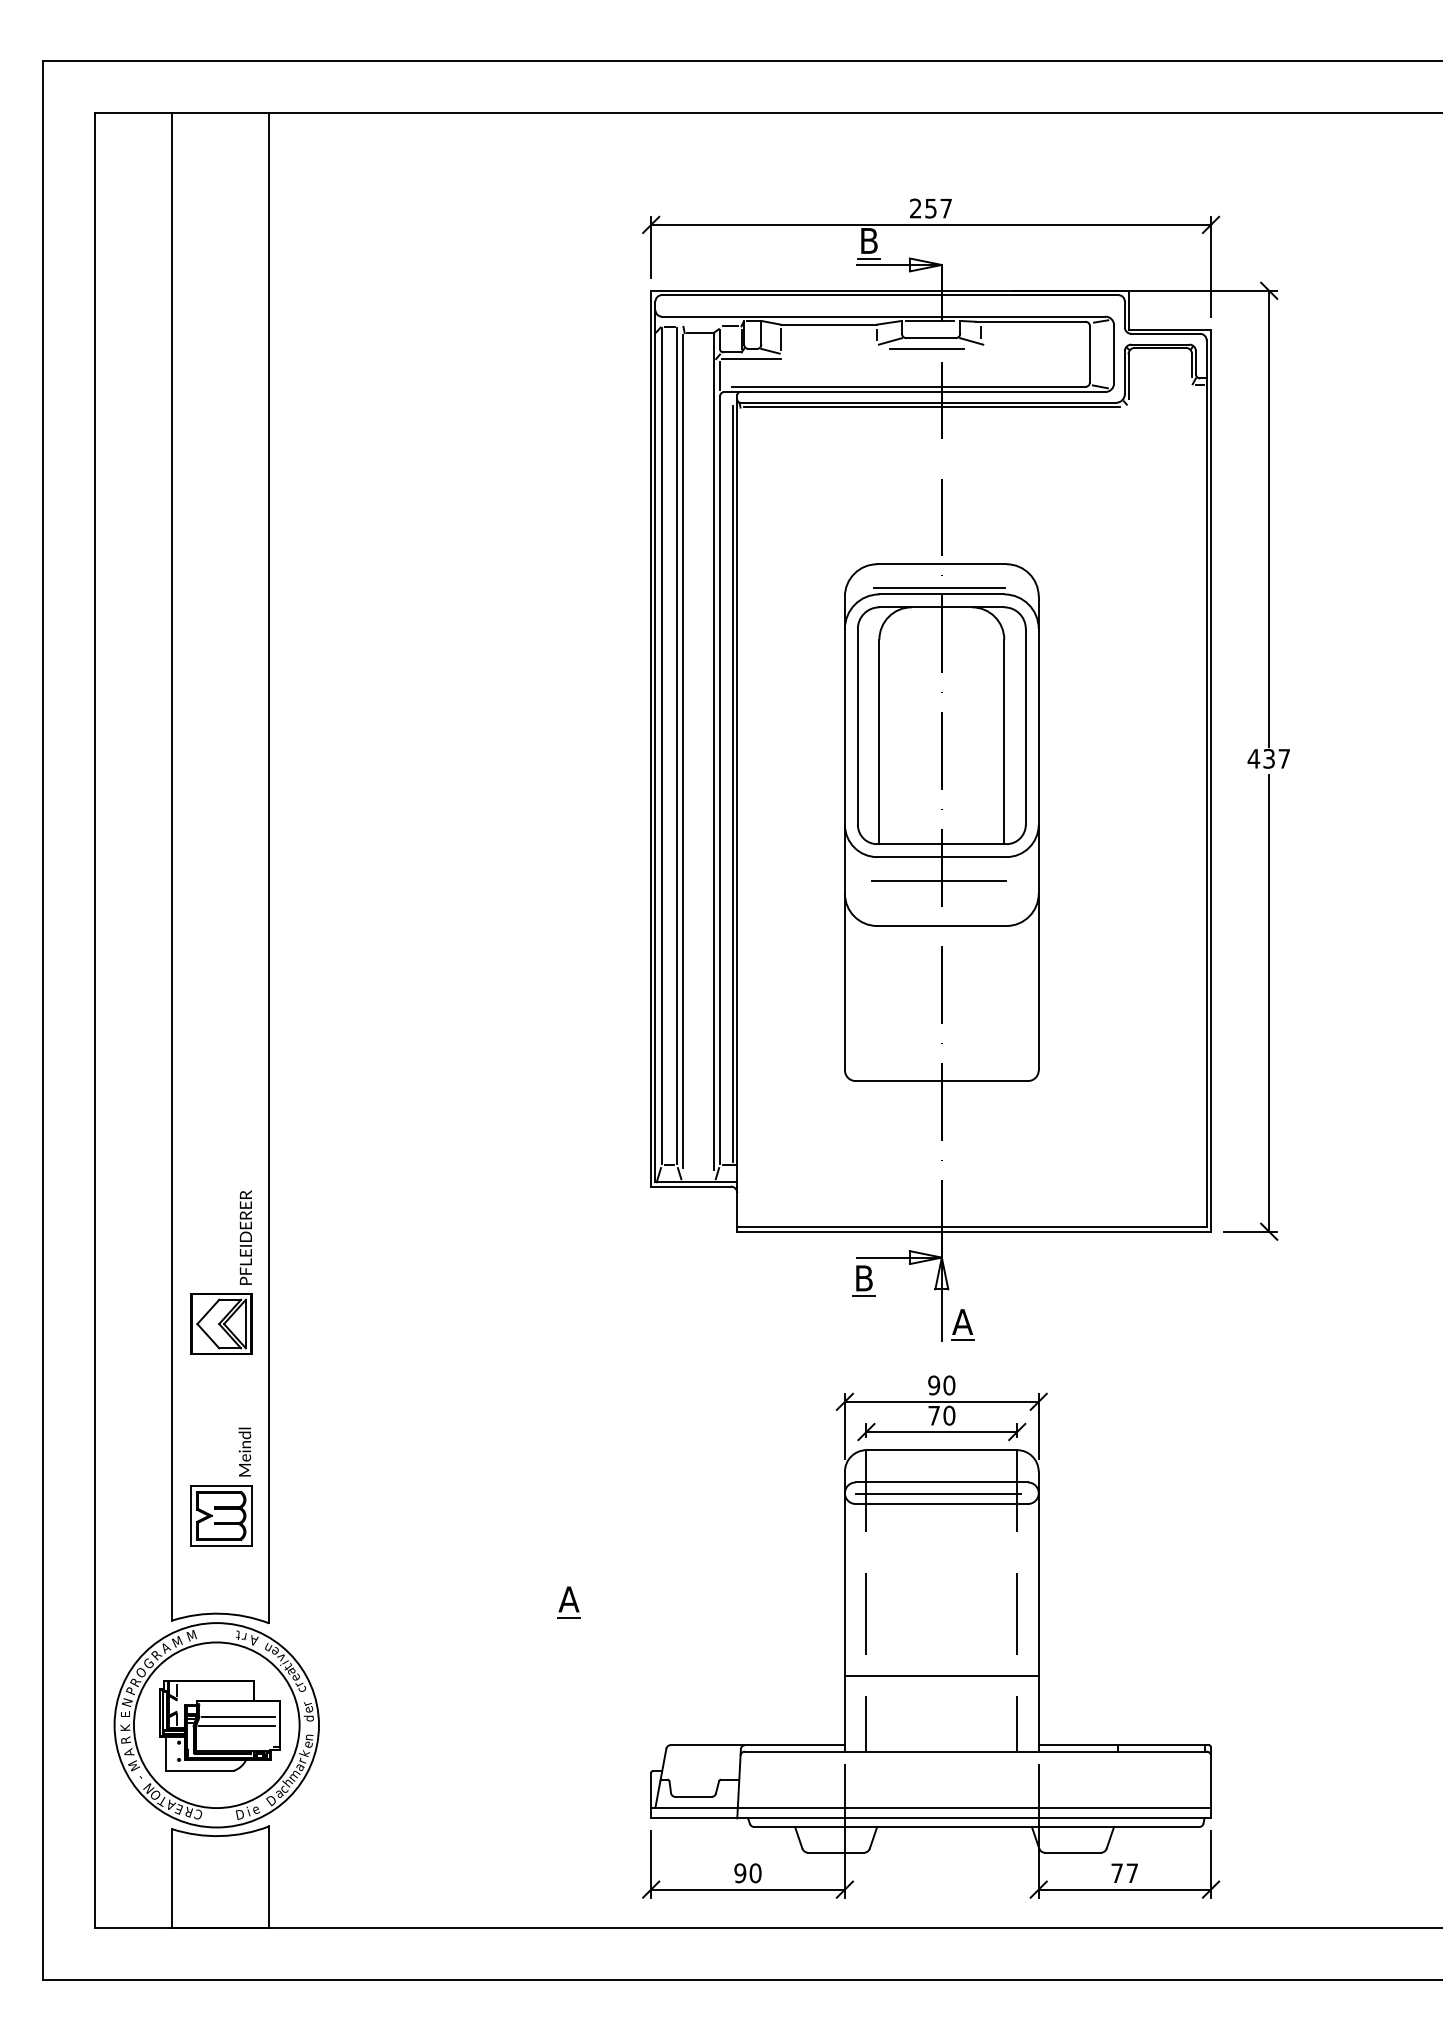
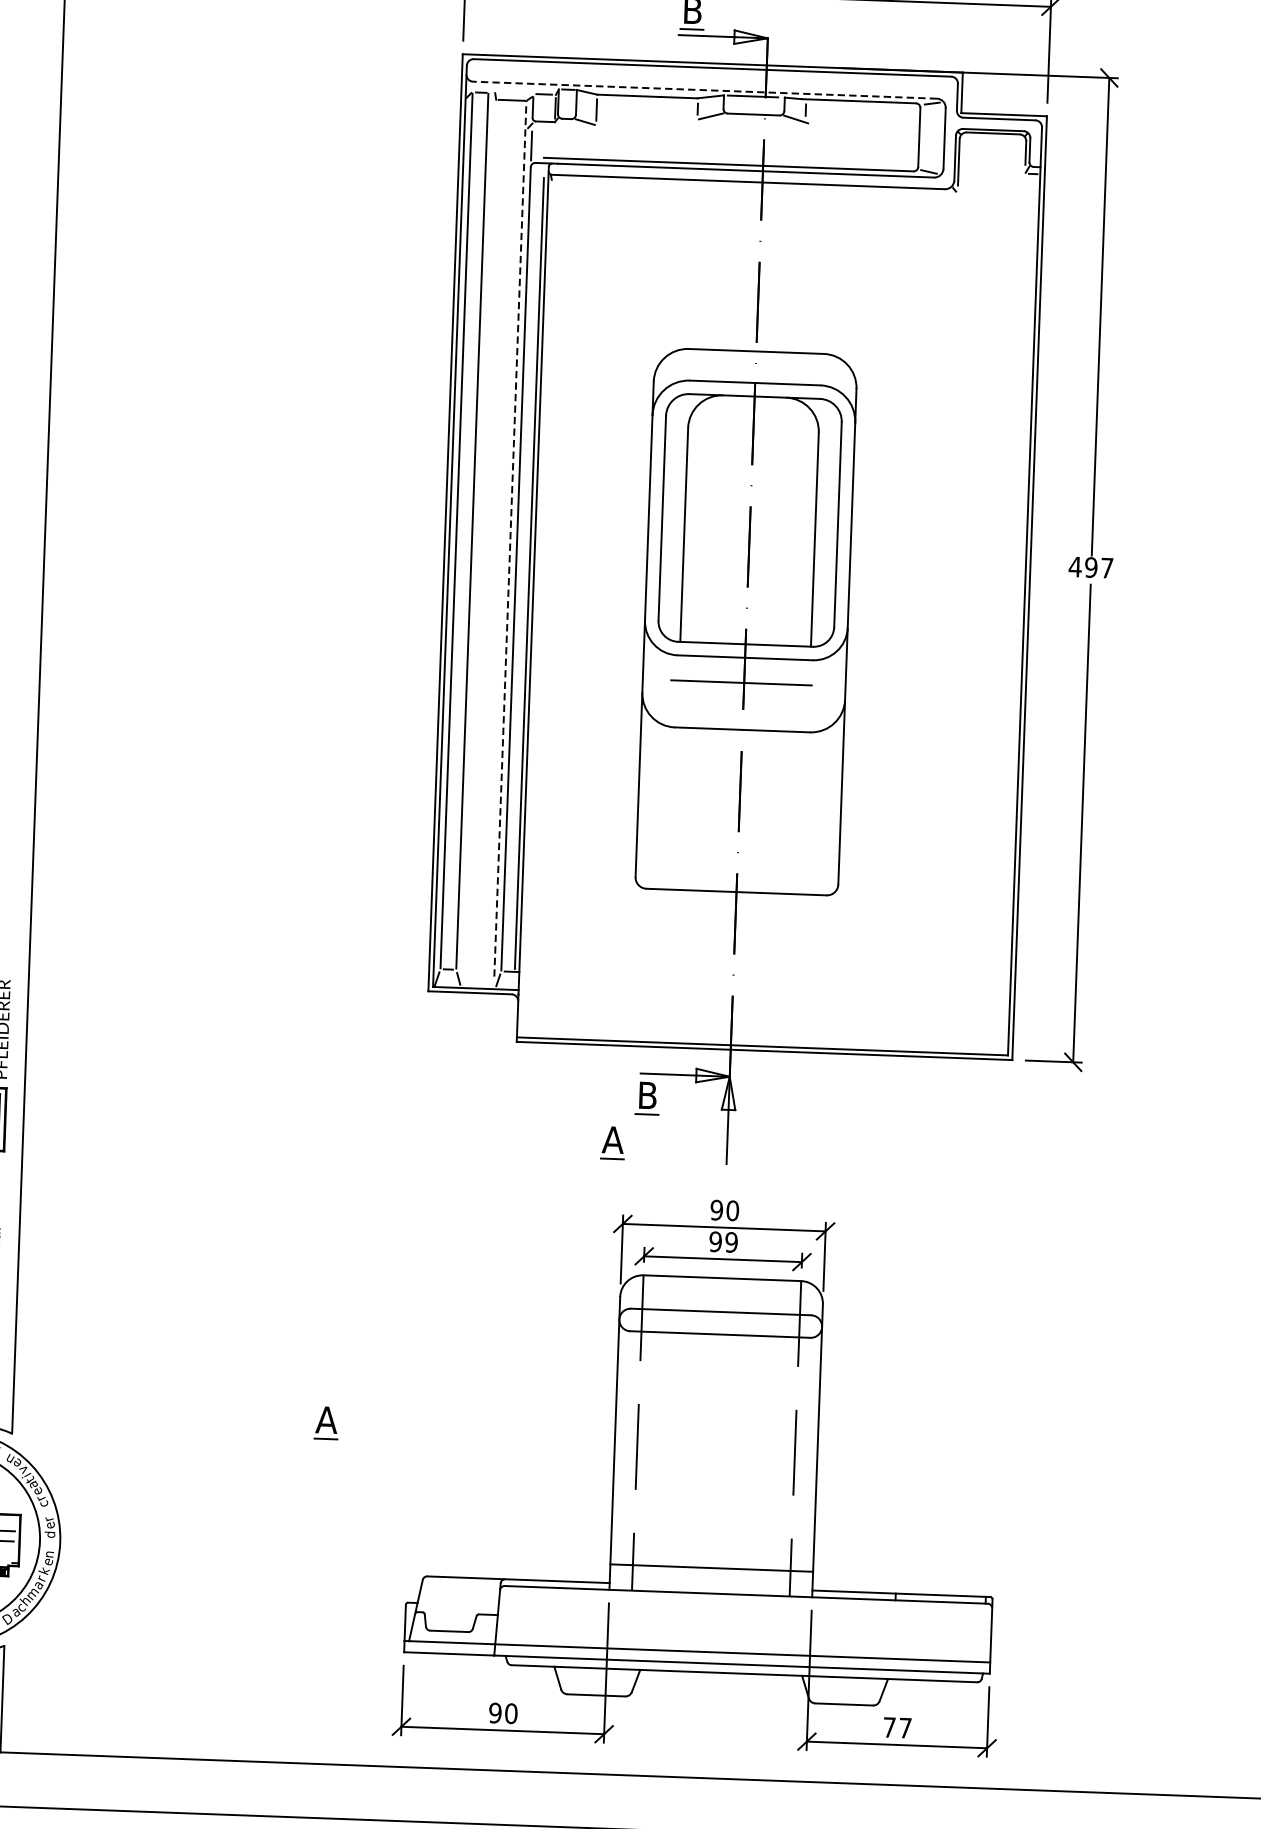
line: (883, 316) -> (704, 90), solid -> dashed
line: (926, 349) -> (748, 126), removed
line: (750, 358) -> (564, 128), removed
line: (931, 407) -> (751, 187), removed
line: (939, 587) -> (753, 375), removed
line: (683, 751) -> (478, 537), removed
line: (713, 751) -> (510, 538), solid -> dashed
text: (1269, 758) -> (1091, 567), 437 -> 497
part: (962, 1324) -> (612, 1142), moved
text: (941, 1415) -> (723, 1241), 70 -> 99
line: (938, 1494) -> (717, 1324), removed
line: (941, 1676) -> (711, 1568), moved

